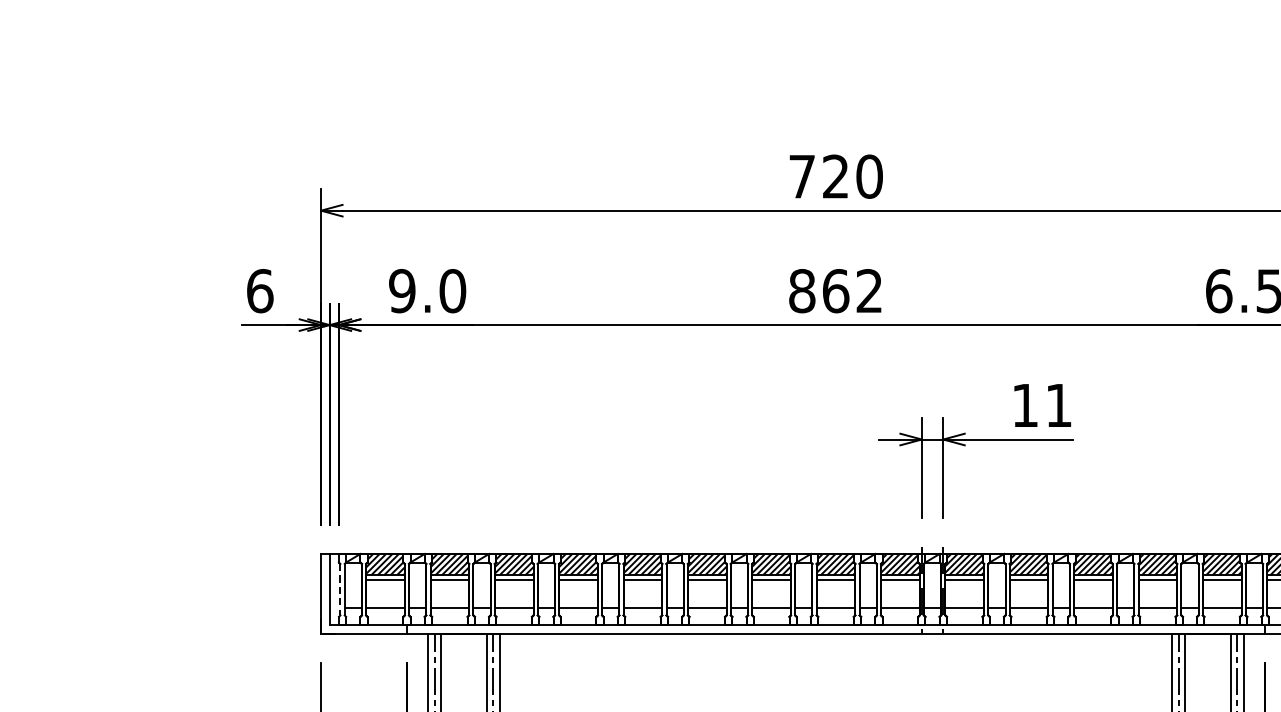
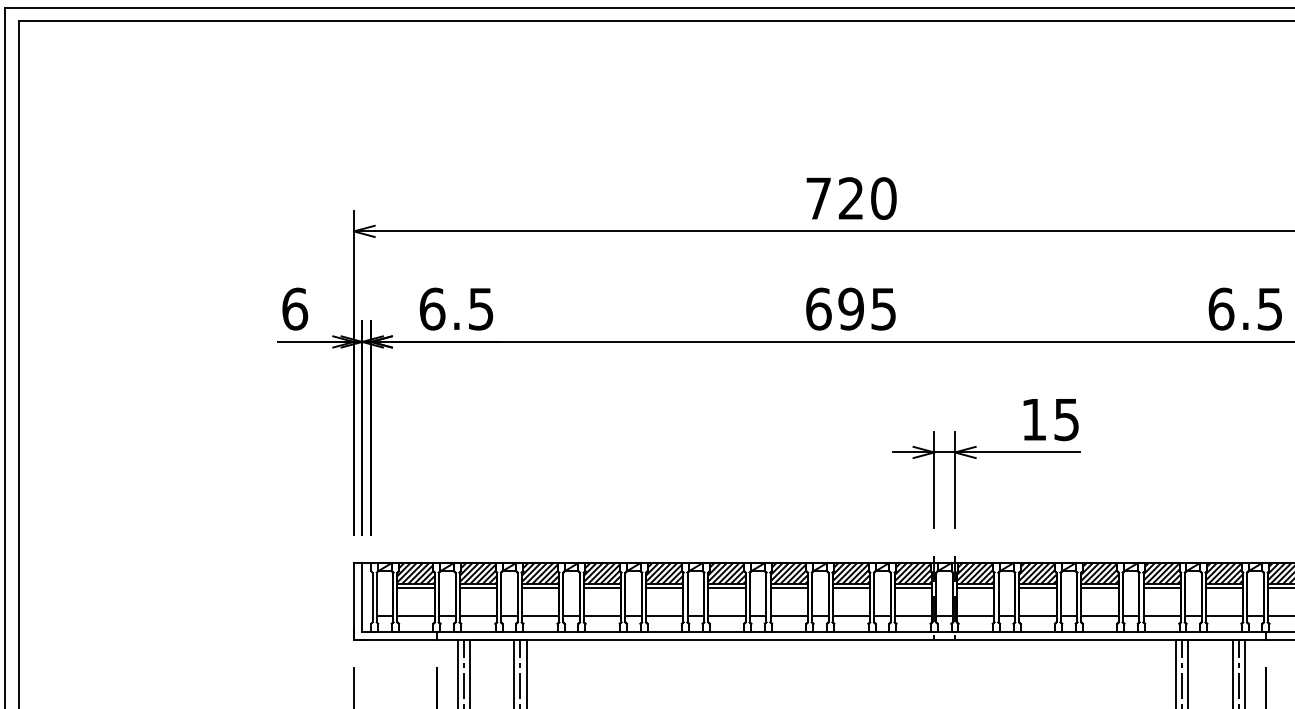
text: (427, 290) -> (456, 308), 9.0 -> 6.5
text: (835, 290) -> (850, 308), 862 -> 695
text: (1058, 406) -> (1066, 420), 11 -> 15
line: (340, 589) -> (372, 597), dashed -> solid

